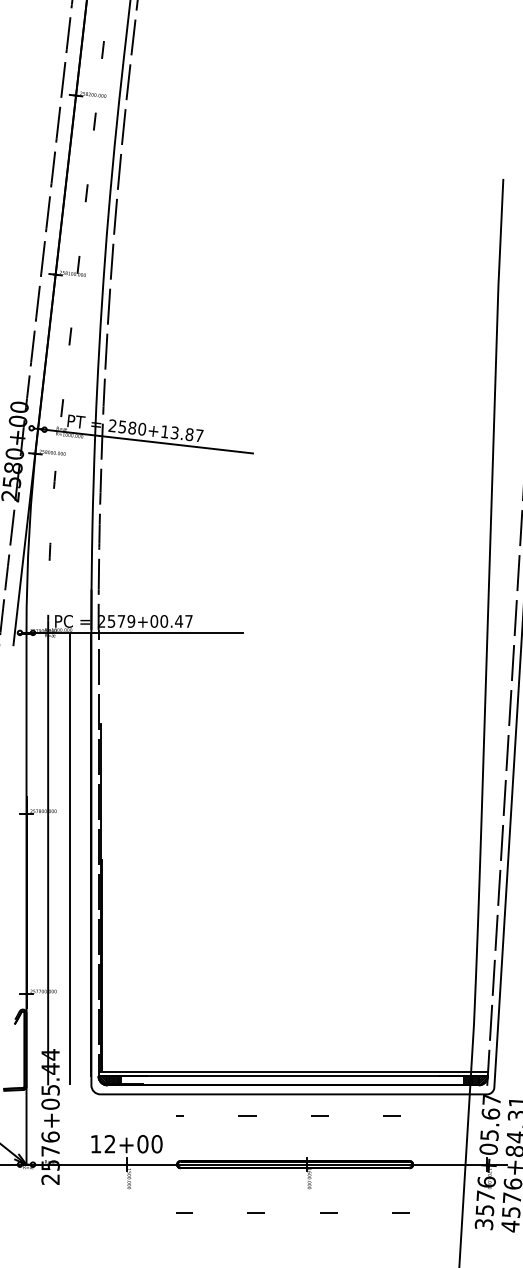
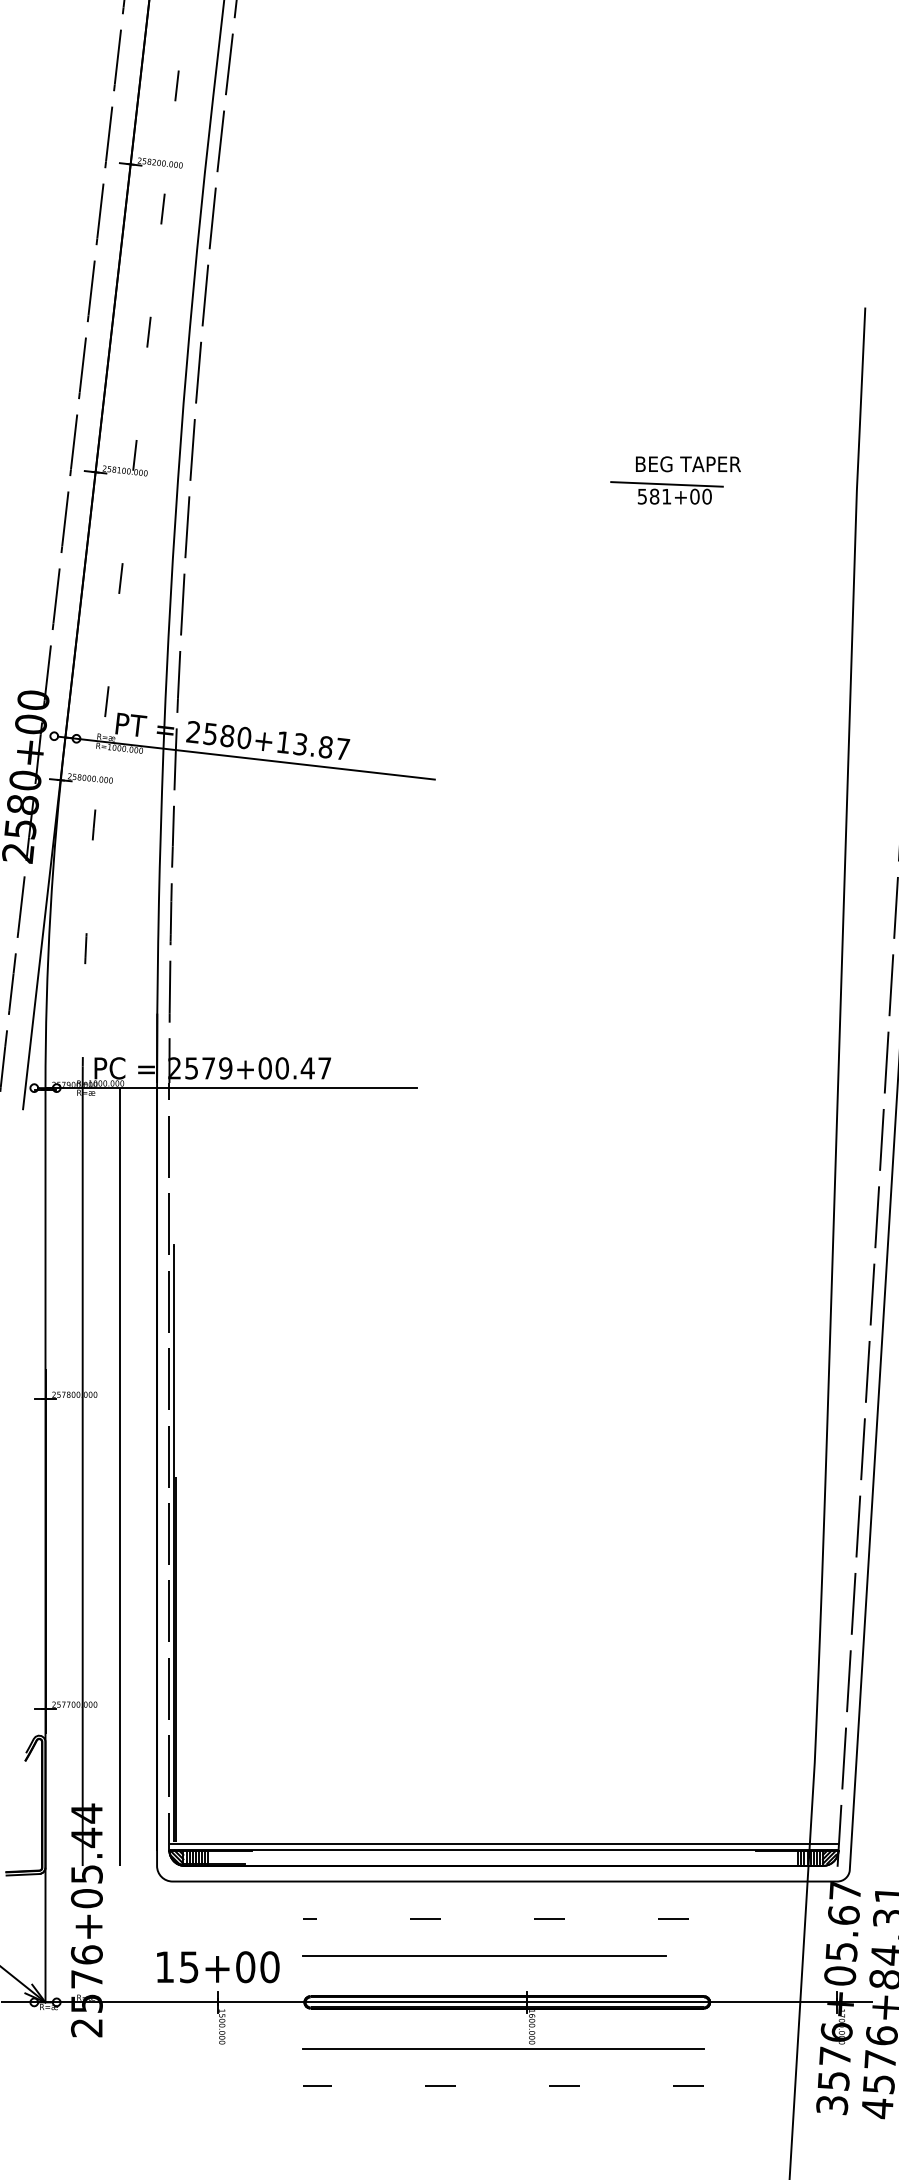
part: (392, 279) -> (674, 480), added
line: (281, 1137) -> (483, 1955), added
text: (109, 1143) -> (188, 1965), 12+00 -> 15+00
line: (292, 1191) -> (502, 2048), added

